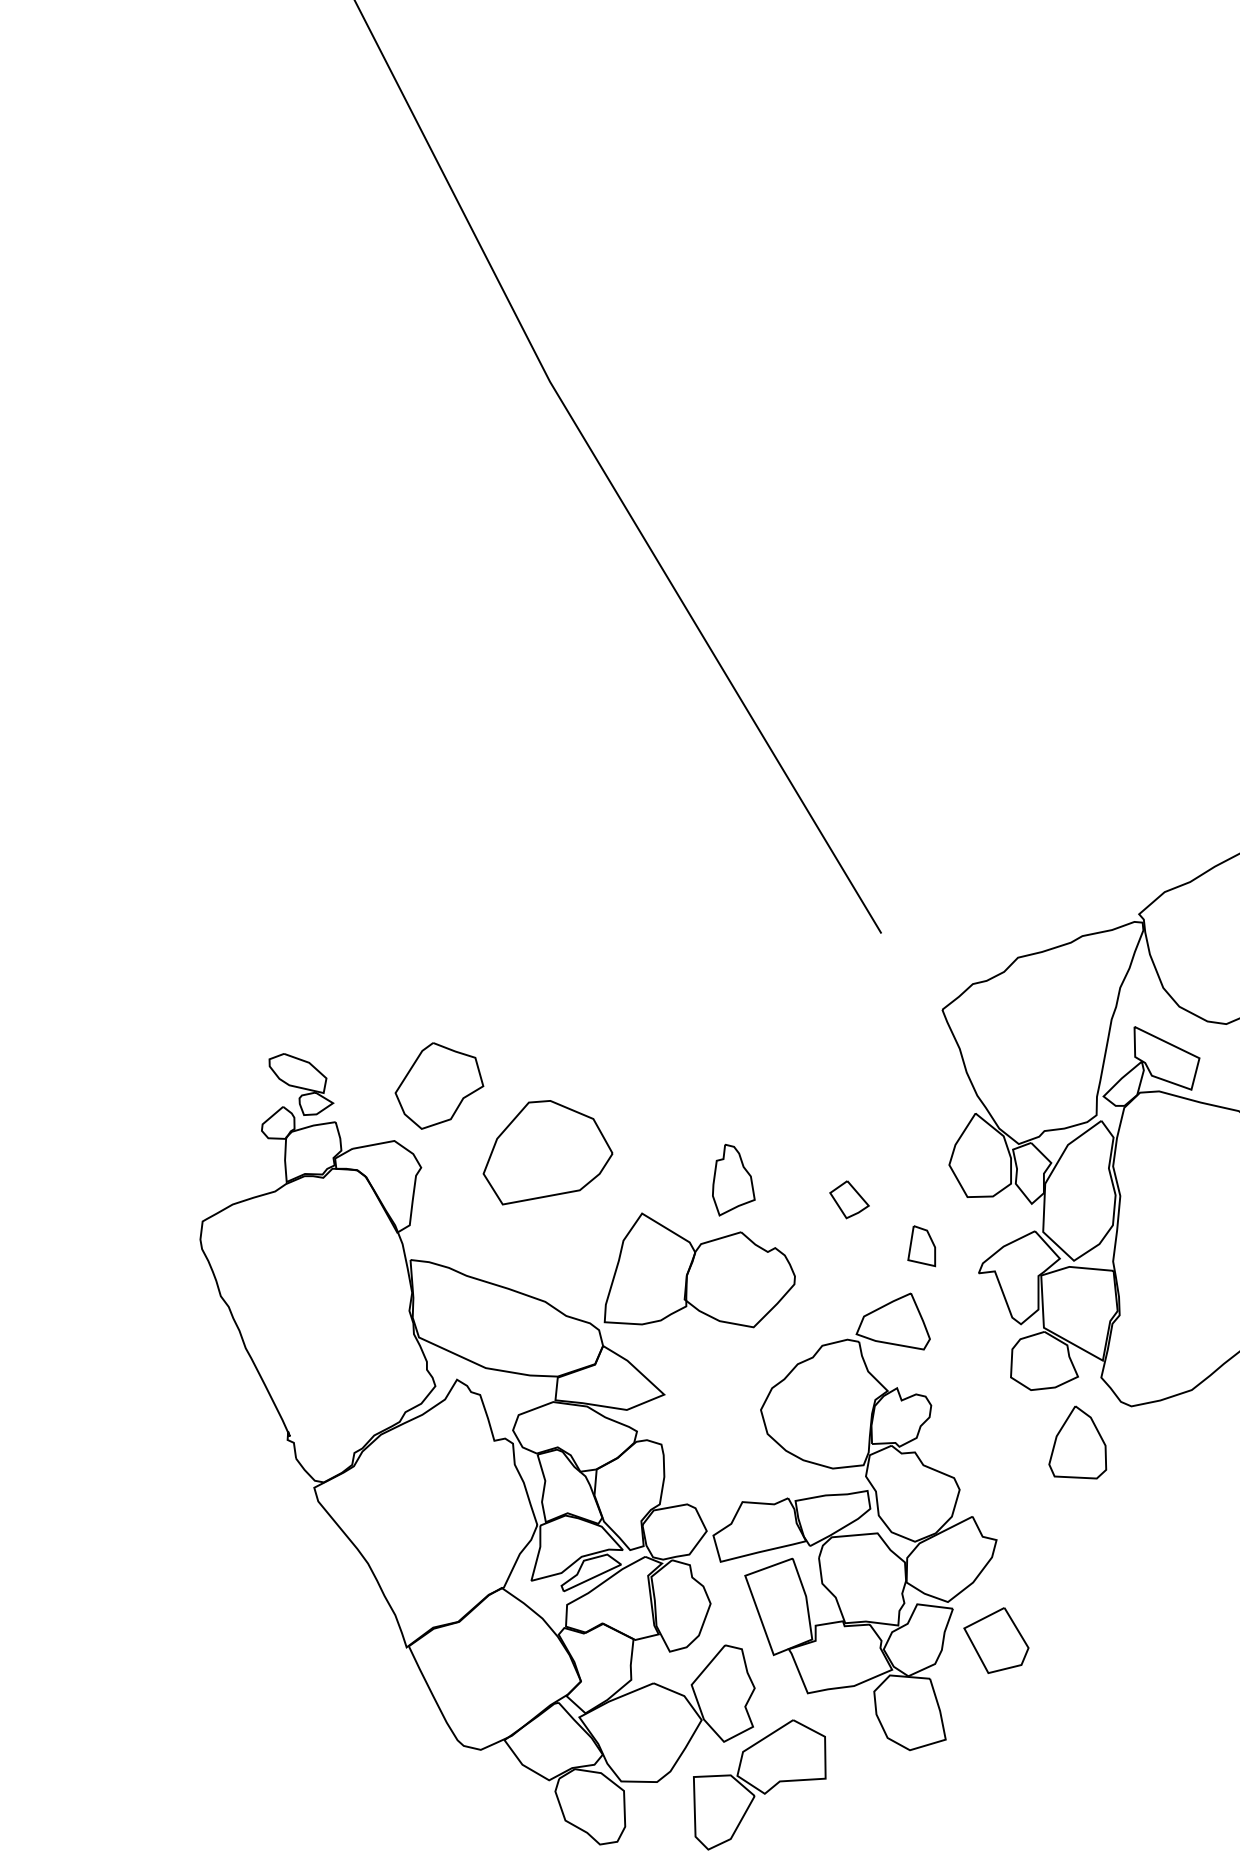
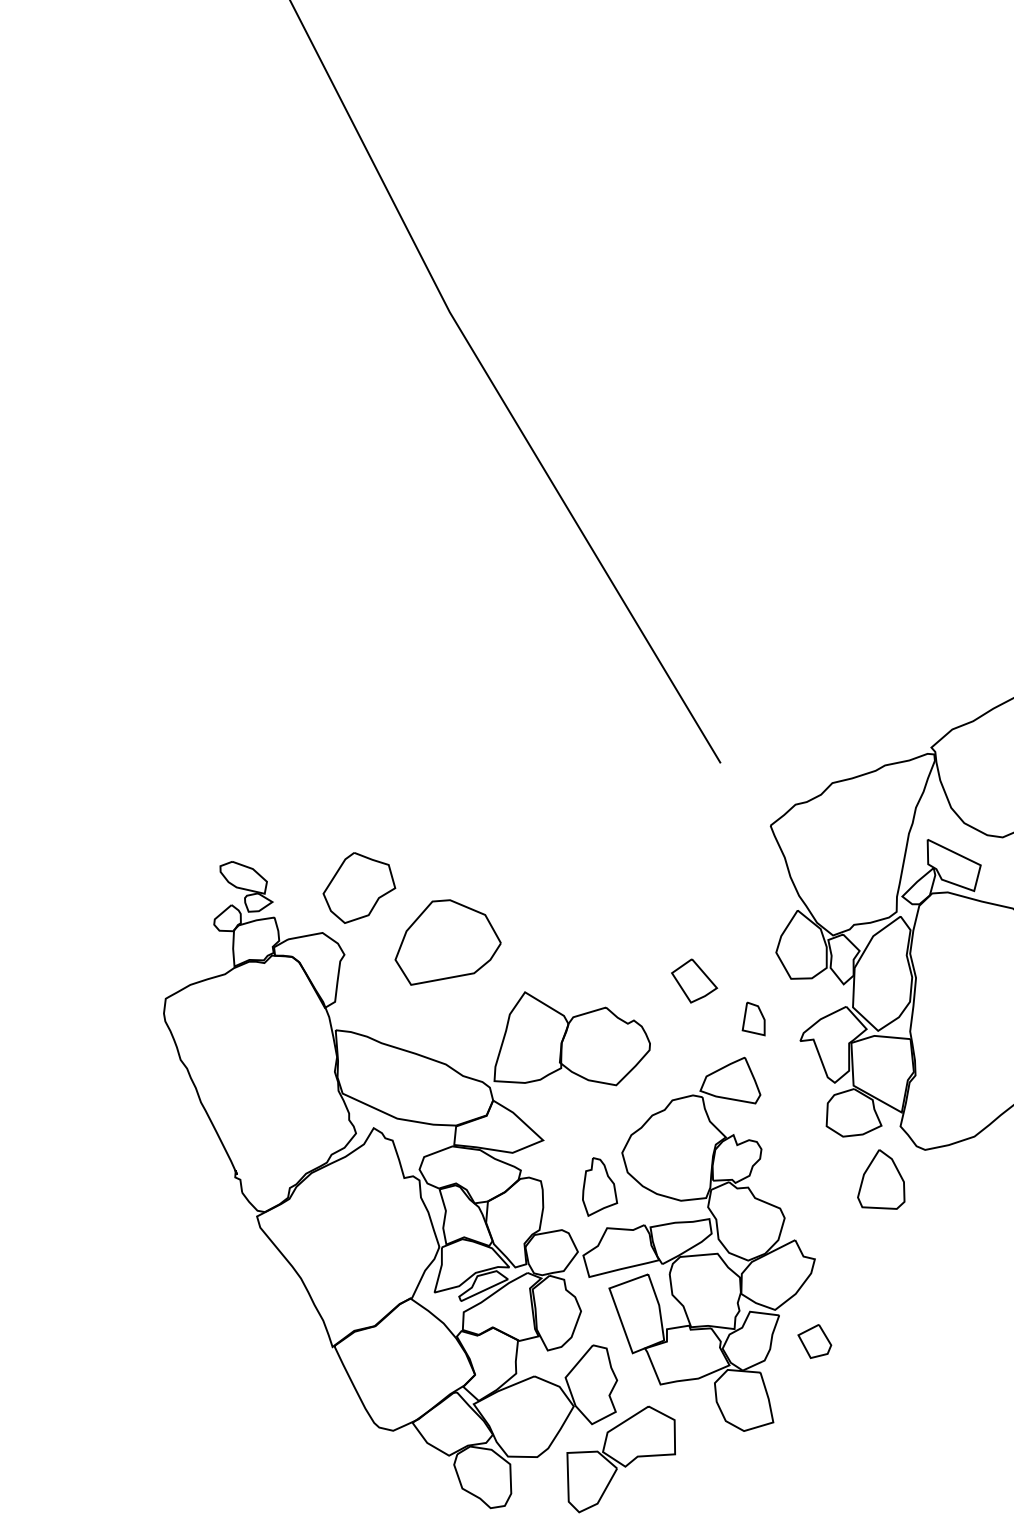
part: (734, 1179) -> (600, 1186), moved
part: (849, 1199) -> (694, 980), size x1.43
part: (996, 1640) -> (814, 1341), size x0.62

